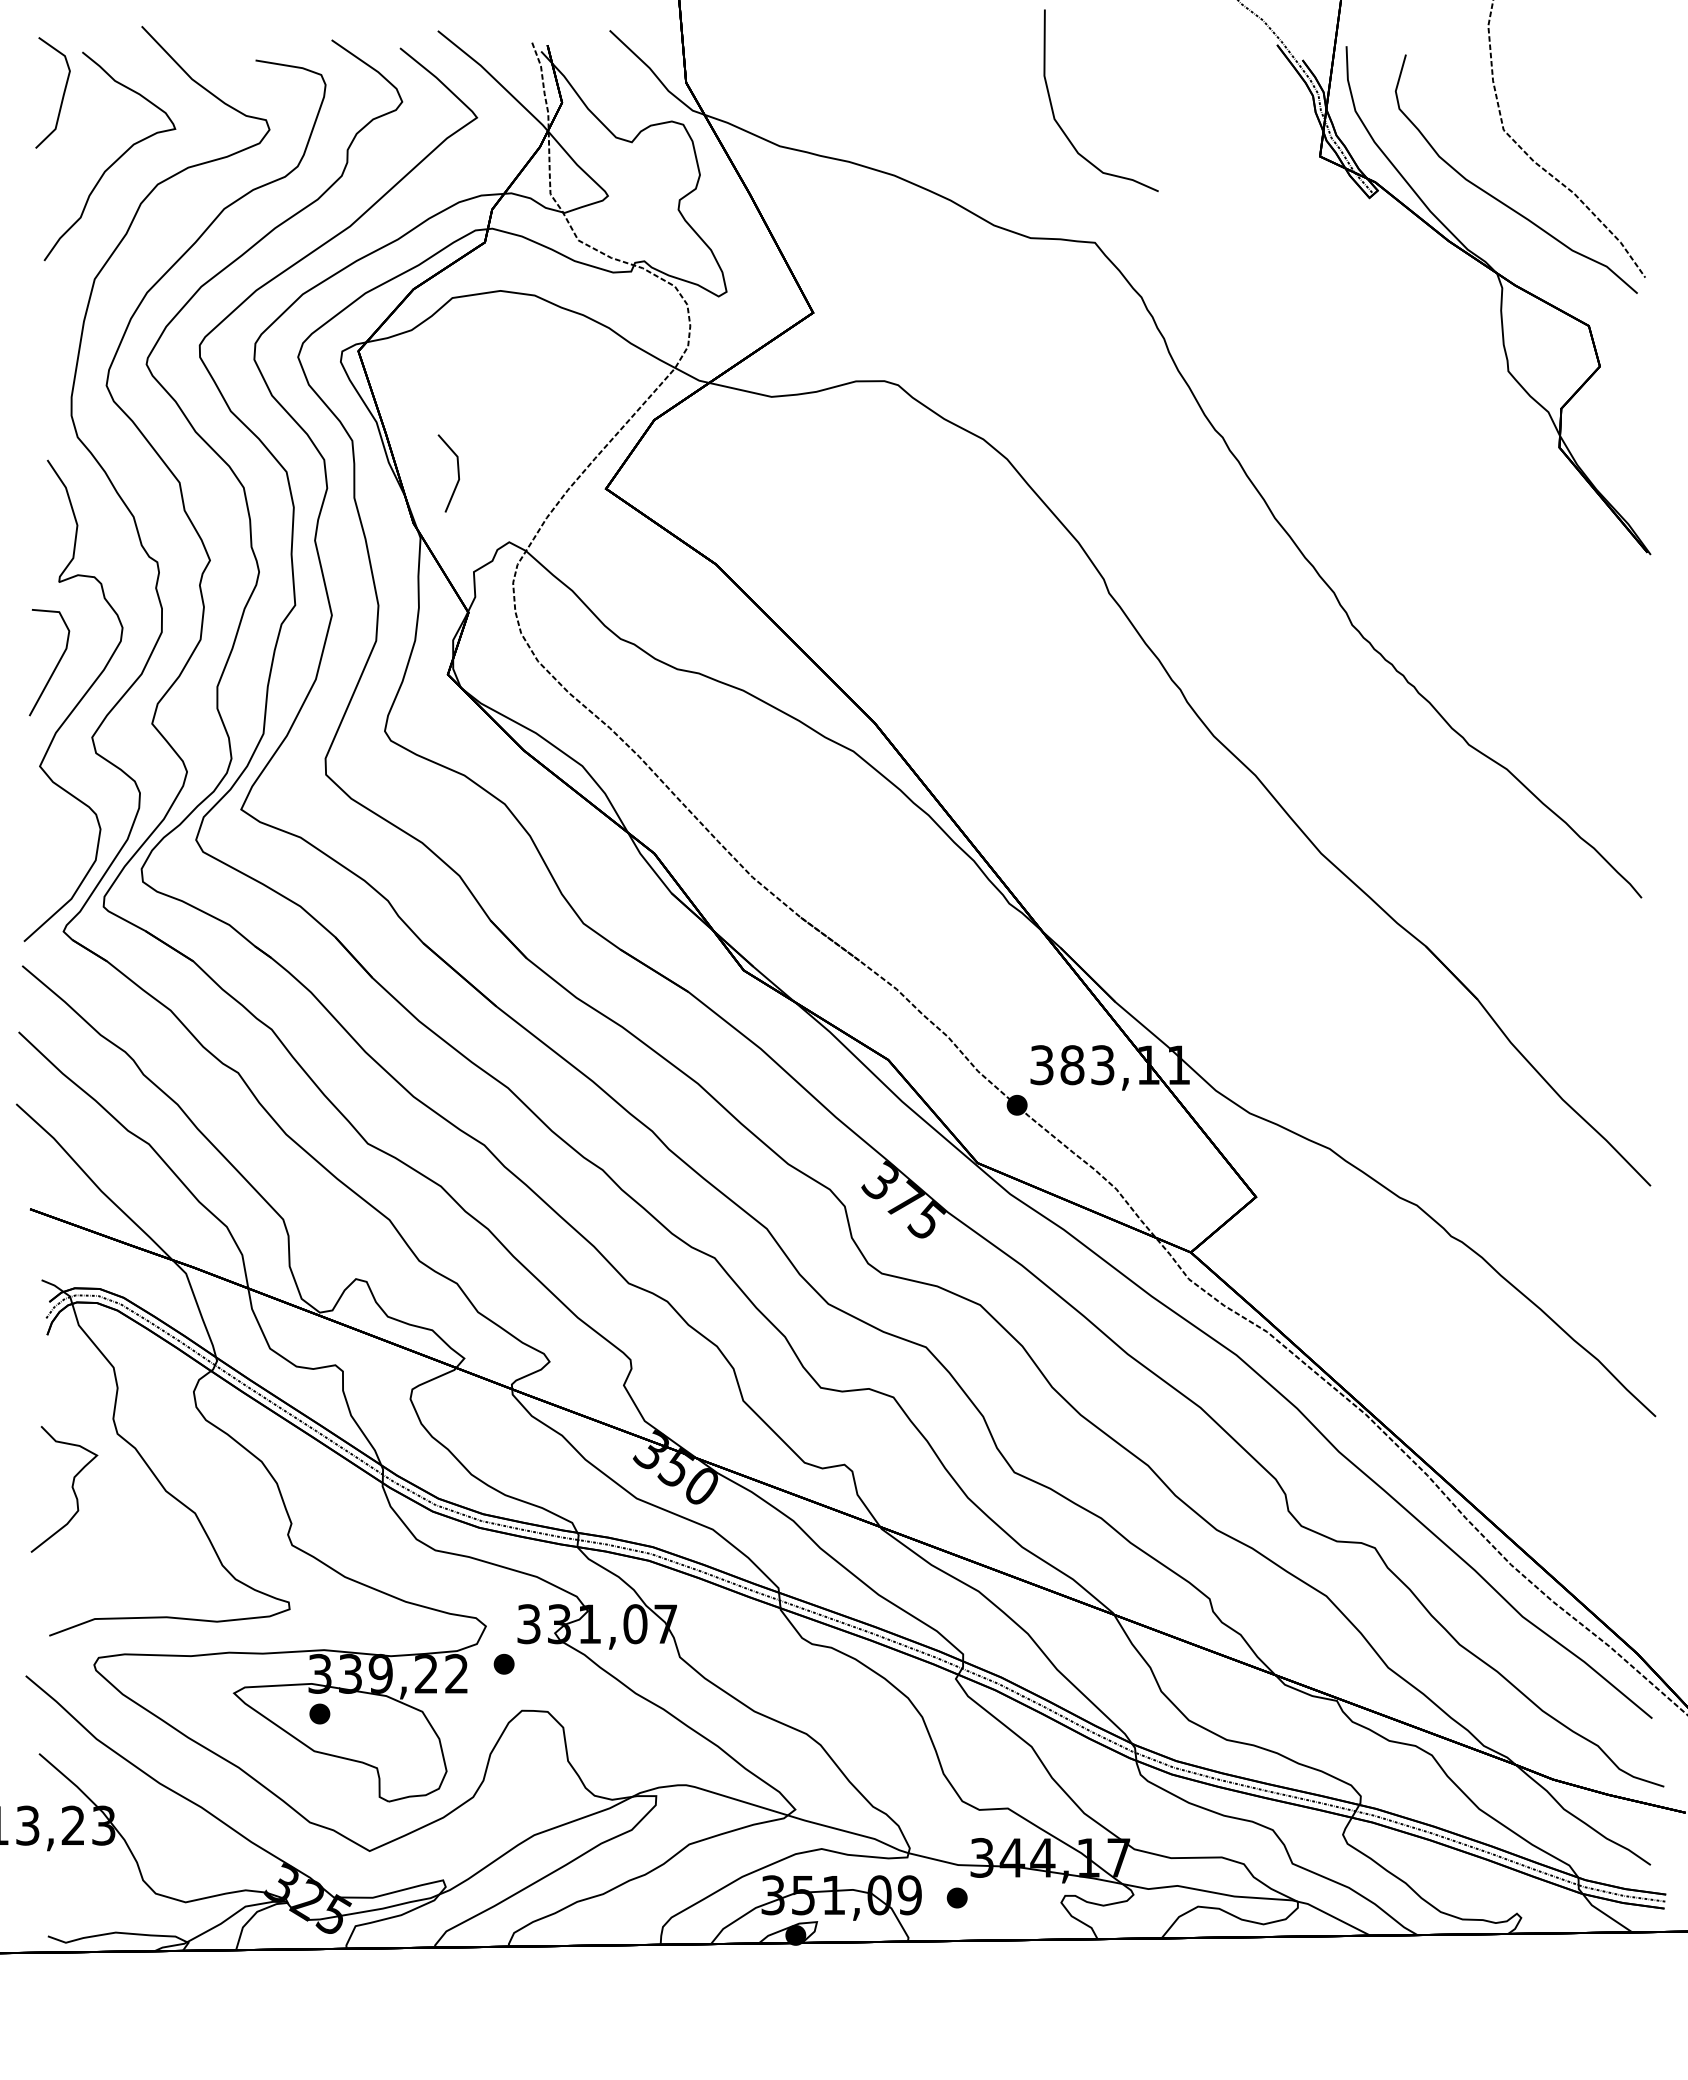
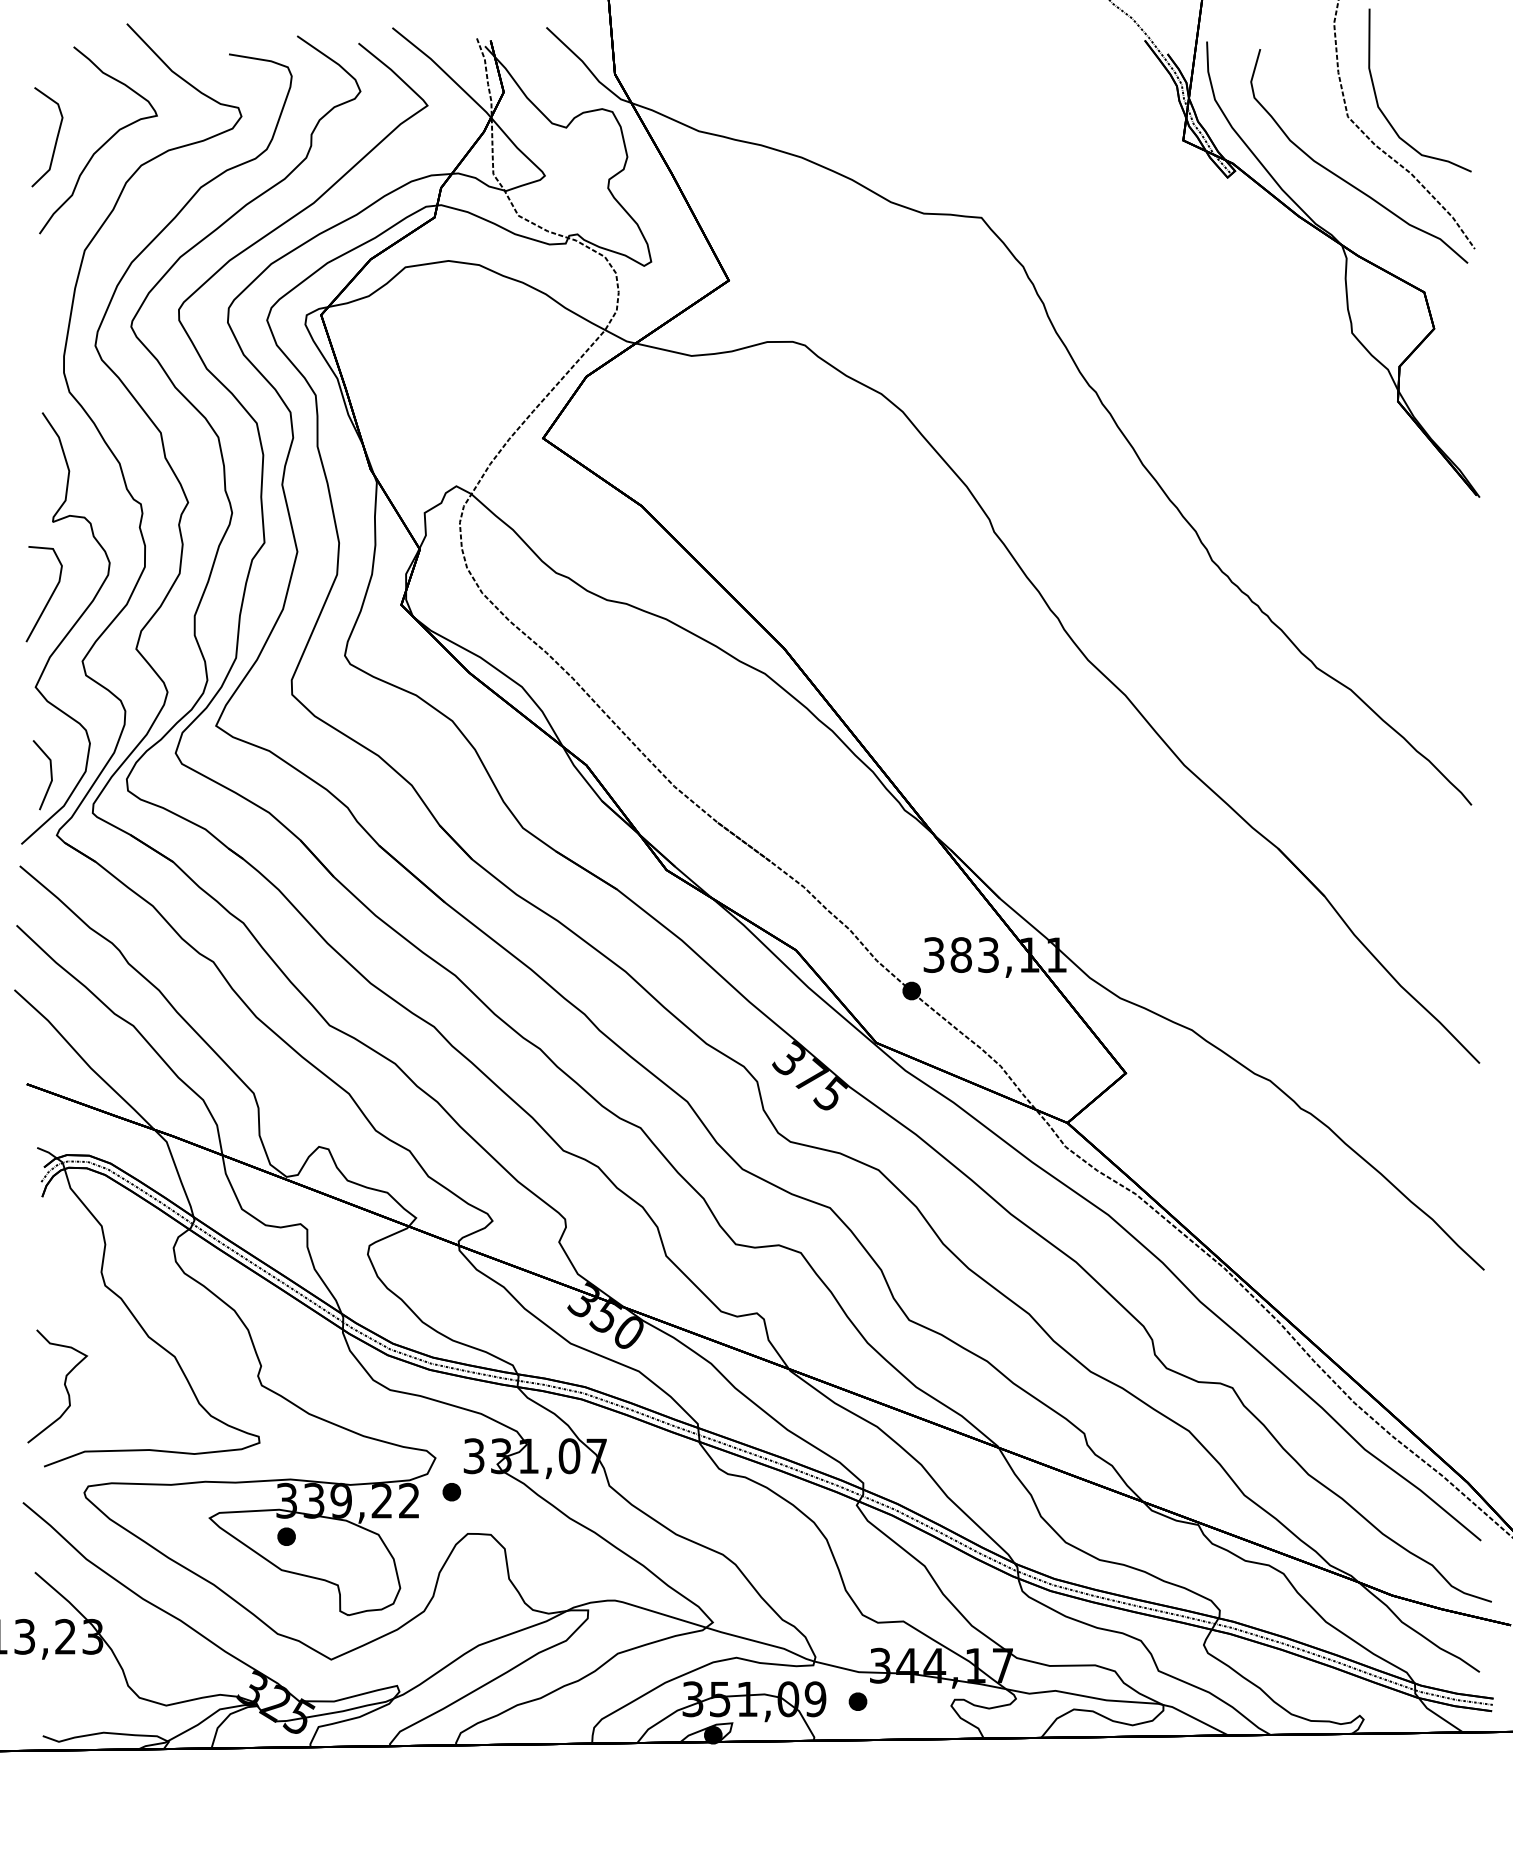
curve: (62, 95) -> (55, 139), moved
part: (1060, 125) -> (1383, 112), moved
line: (457, 473) -> (50, 775), moved
curve: (71, 1487) -> (63, 1384), moved

